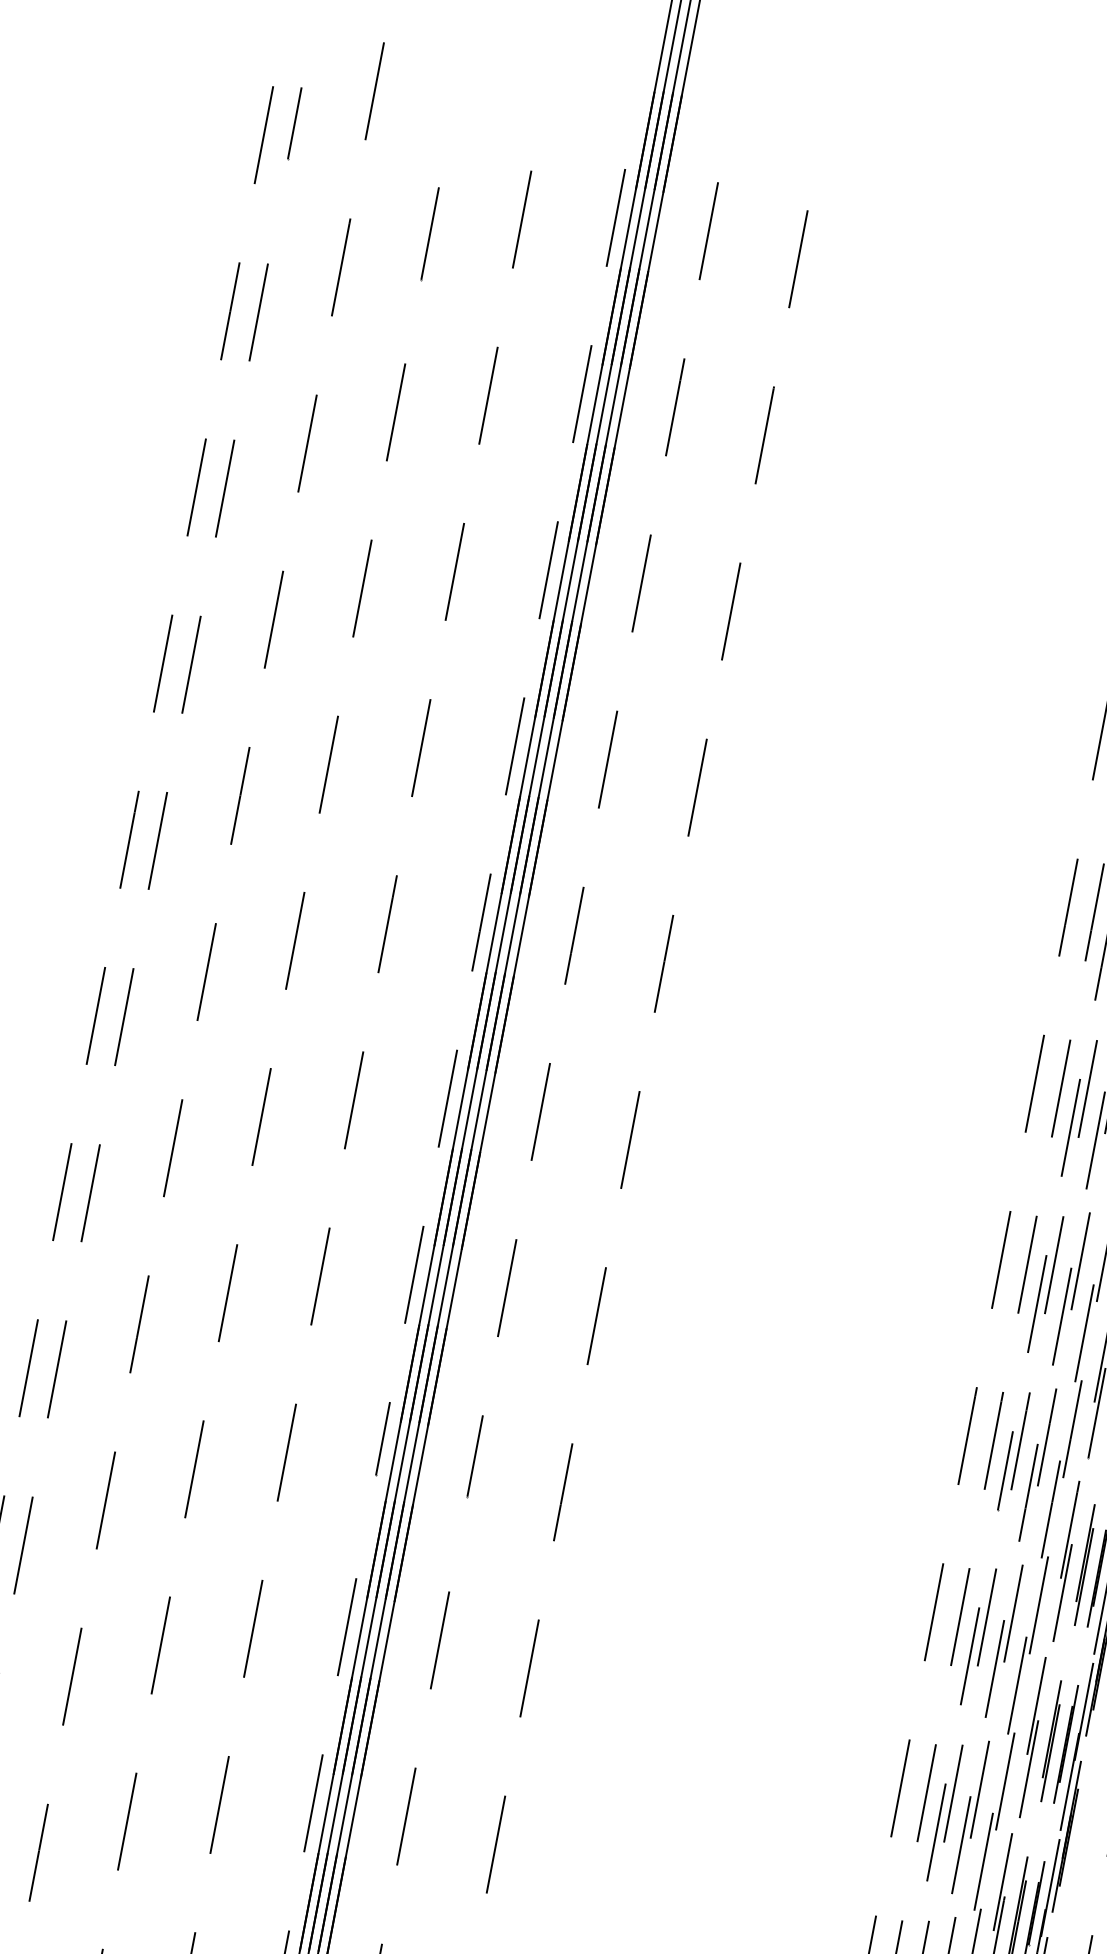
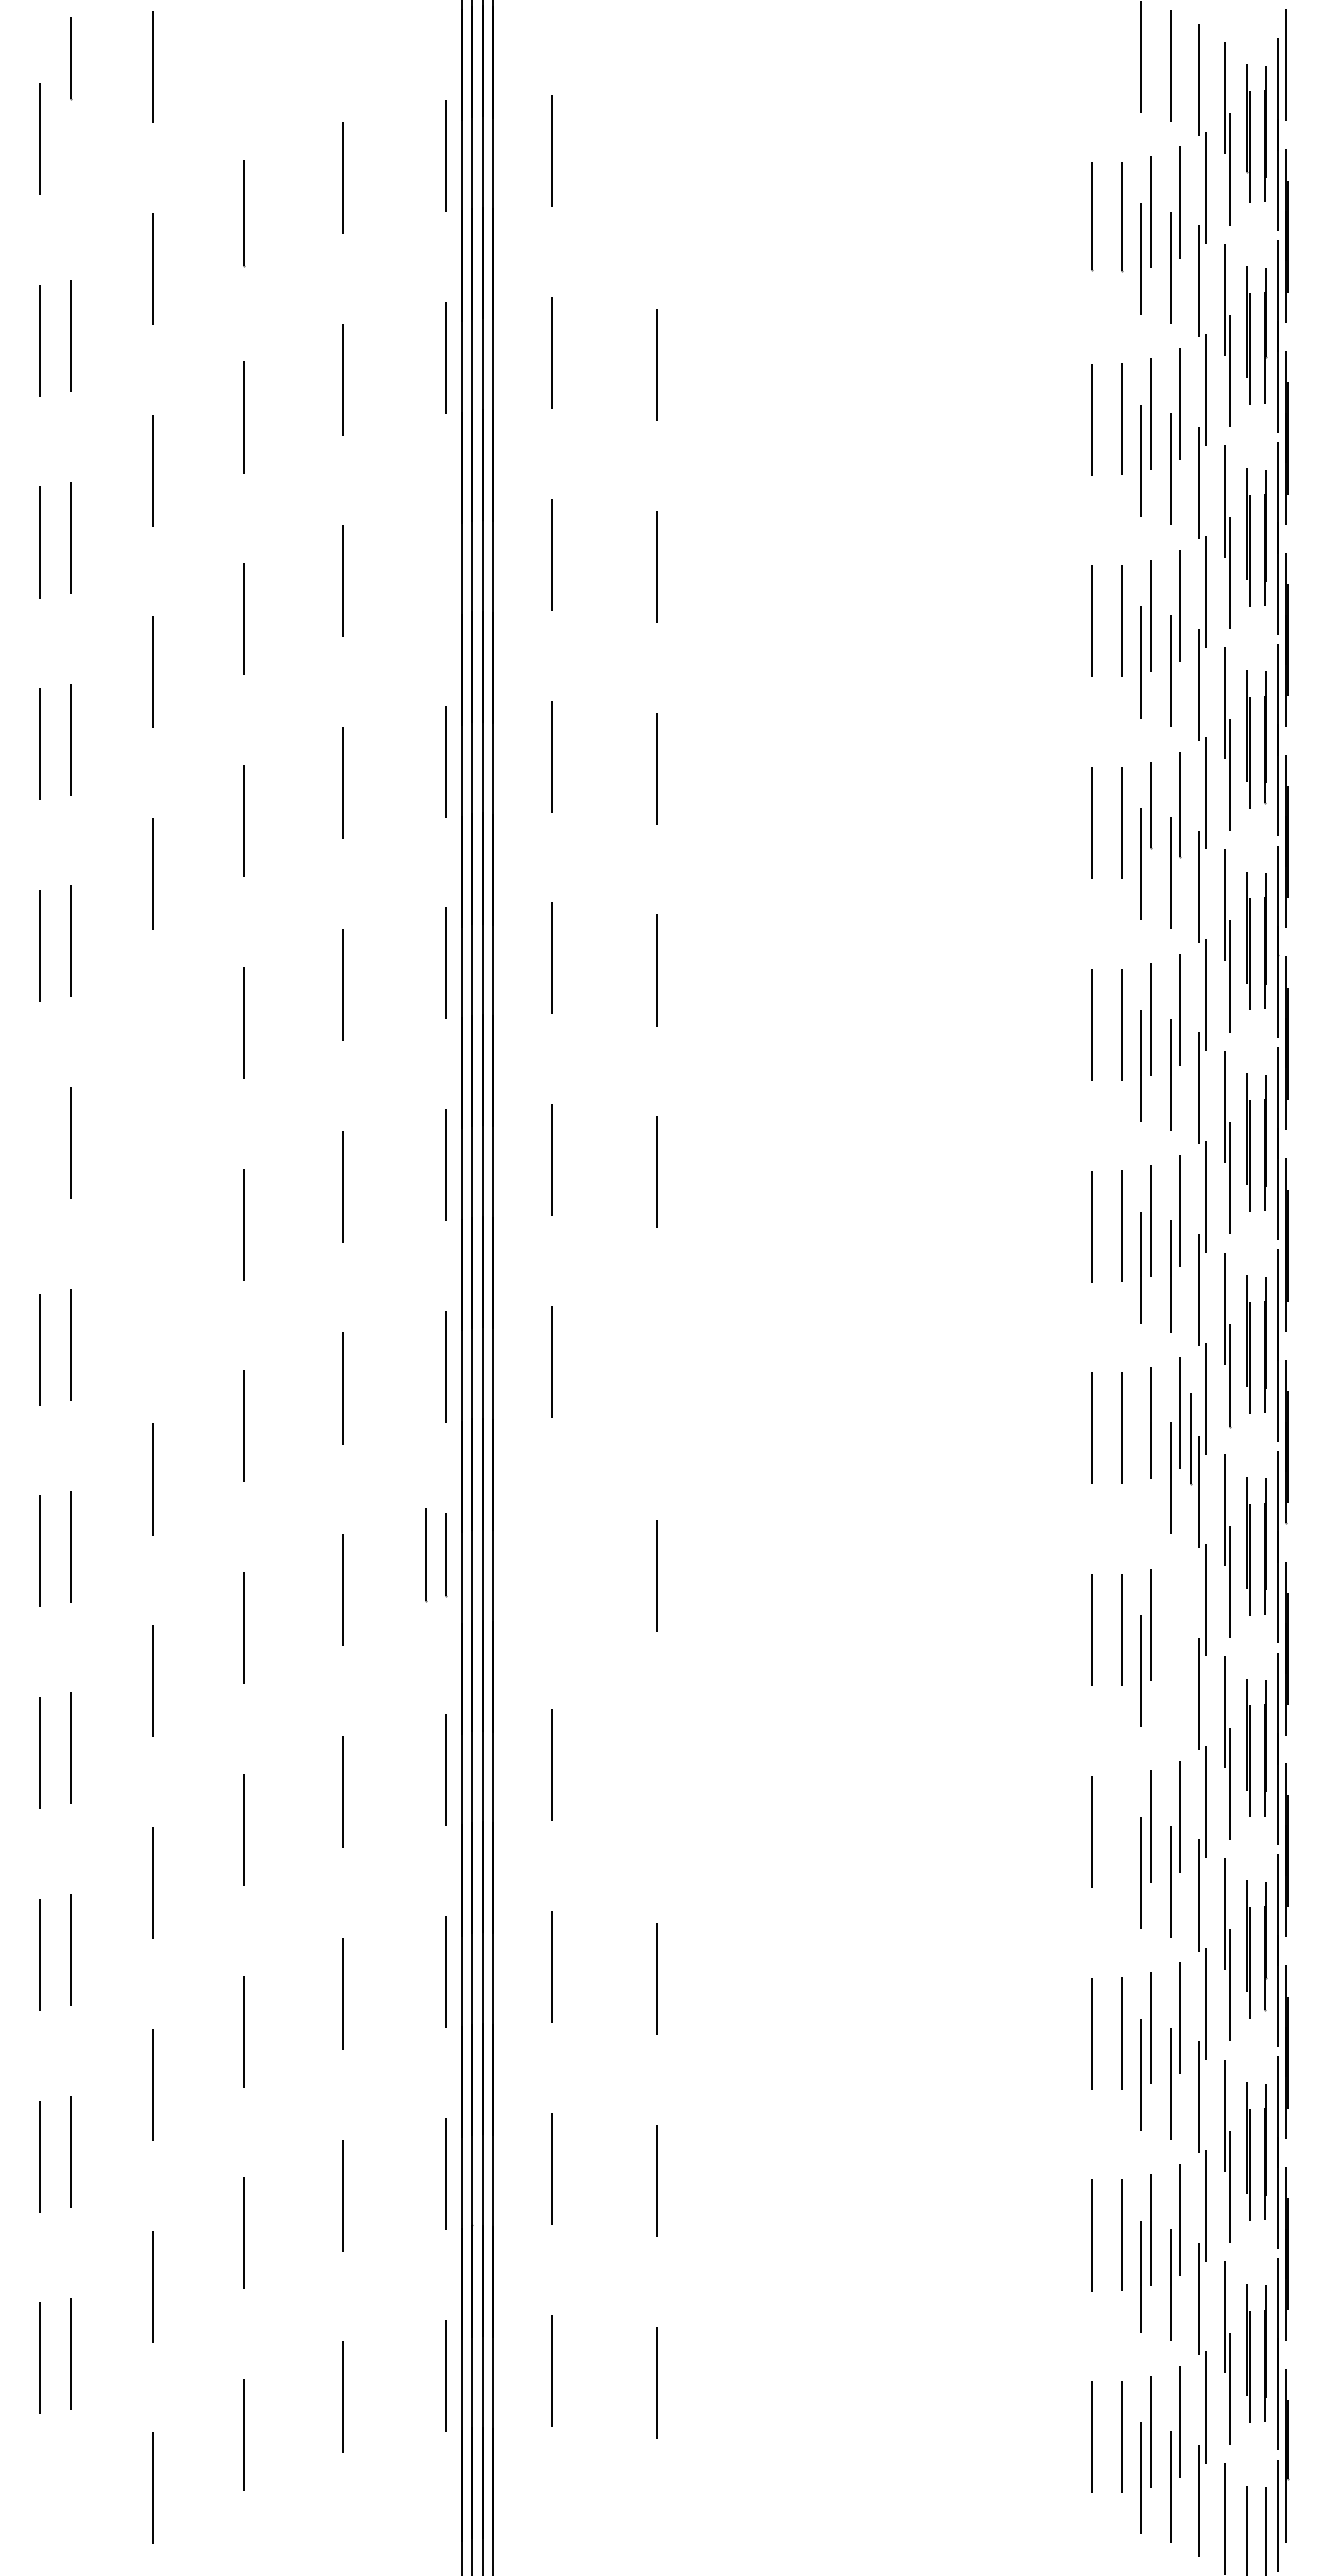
line: (294, 123) -> (71, 58), moved
line: (798, 259) -> (656, 163), removed
line: (548, 569) -> (445, 559), removed
line: (206, 971) -> (152, 1075), removed
line: (95, 1015) -> (39, 1147), removed
line: (172, 1147) -> (152, 1277), removed
line: (596, 1315) -> (656, 1373), removed
line: (475, 1457) -> (426, 1555), moved
line: (1005, 1471) -> (1191, 1439), moved
line: (1013, 1613) -> (1179, 1614), removed
line: (529, 1668) -> (656, 1777), removed
line: (994, 1668) -> (1170, 1679), removed
line: (926, 1792) -> (1121, 1831), removed

